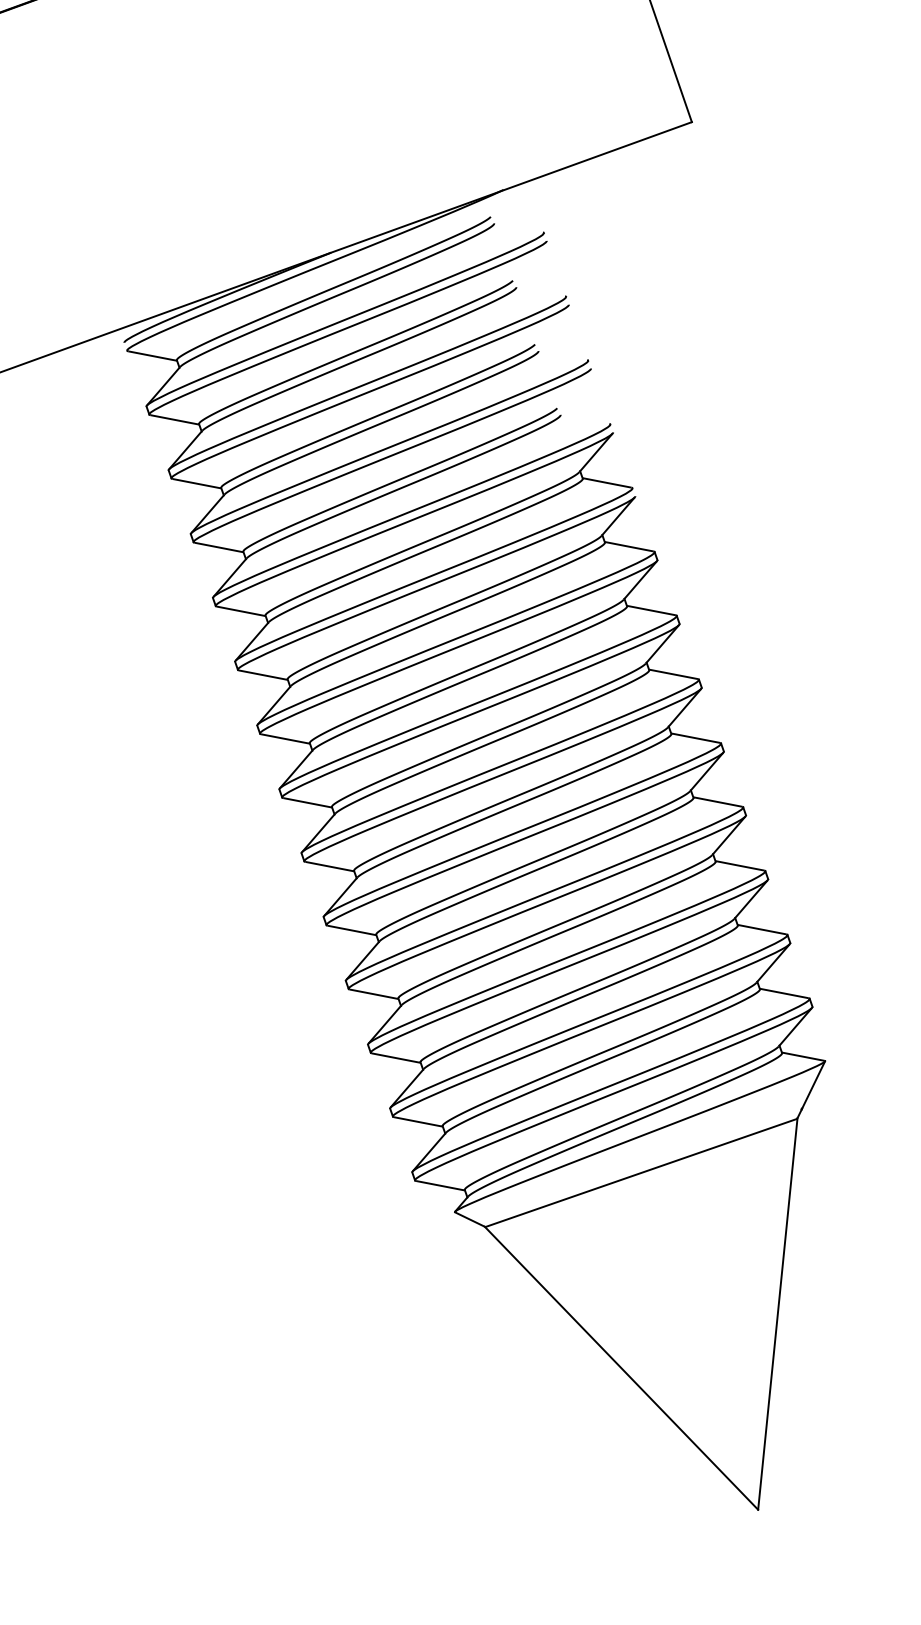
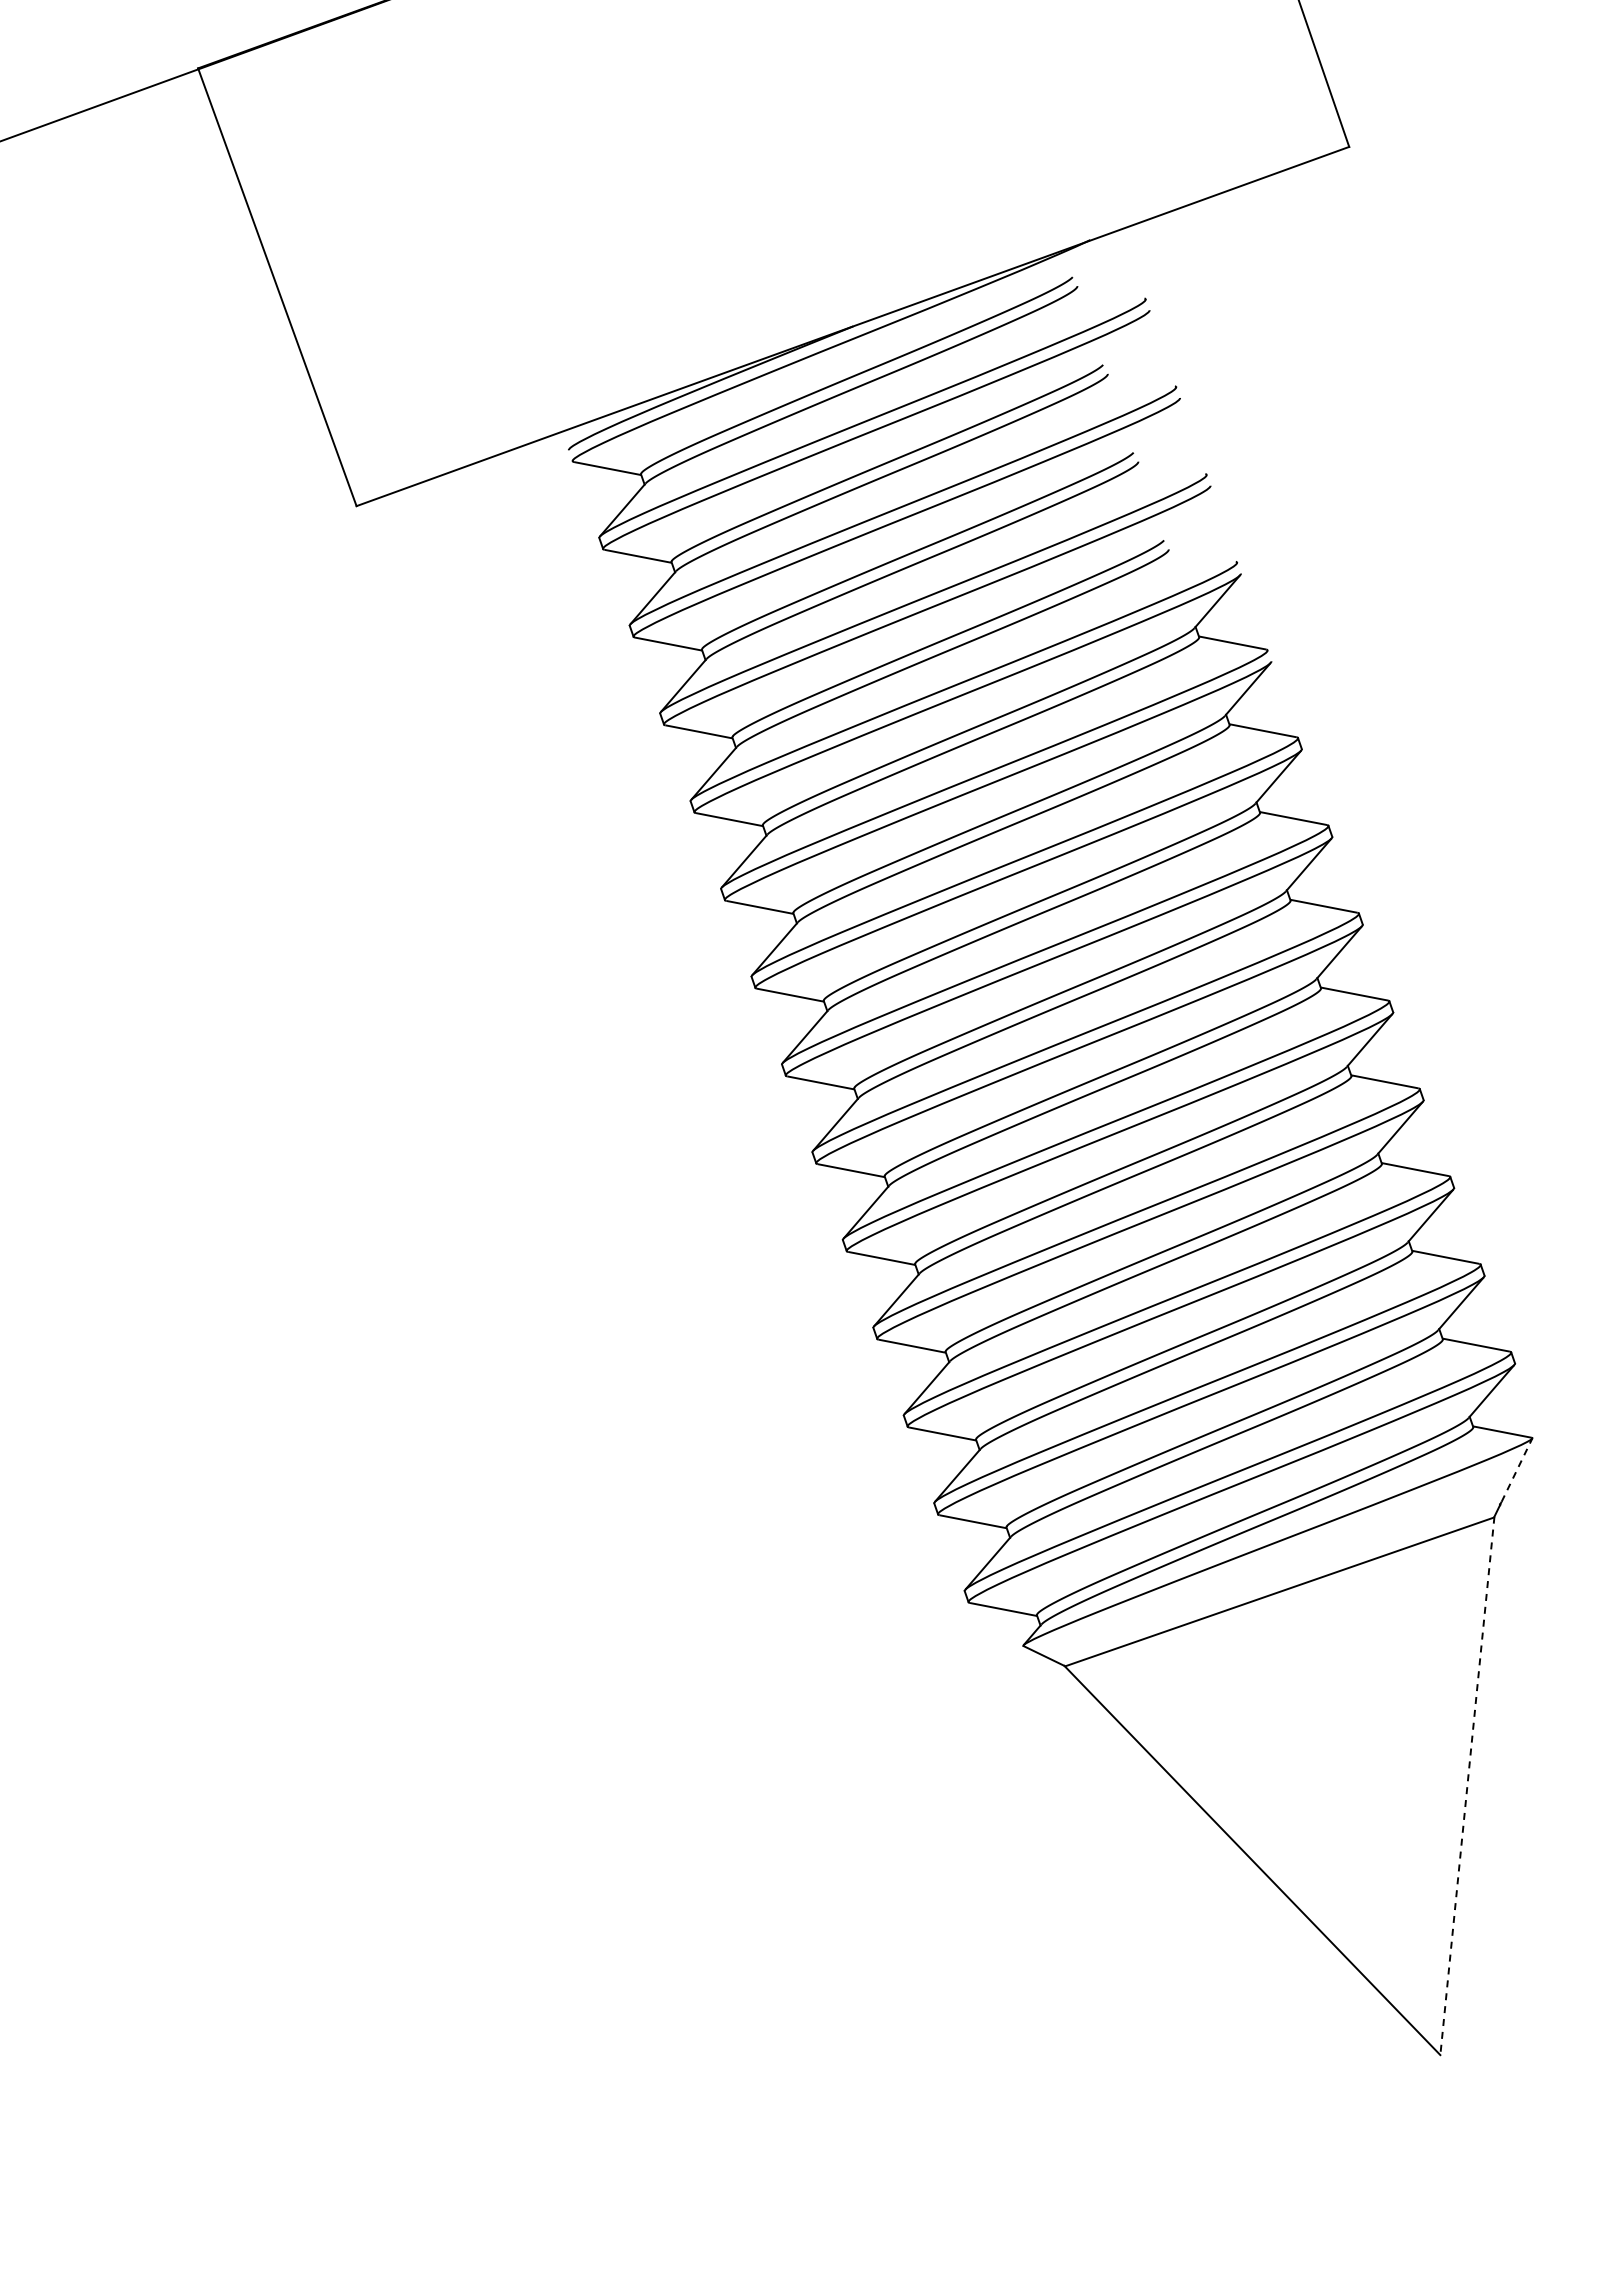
line: (814, 1083) -> (1517, 1469), solid -> dashed
line: (777, 1313) -> (1467, 1785), solid -> dashed

